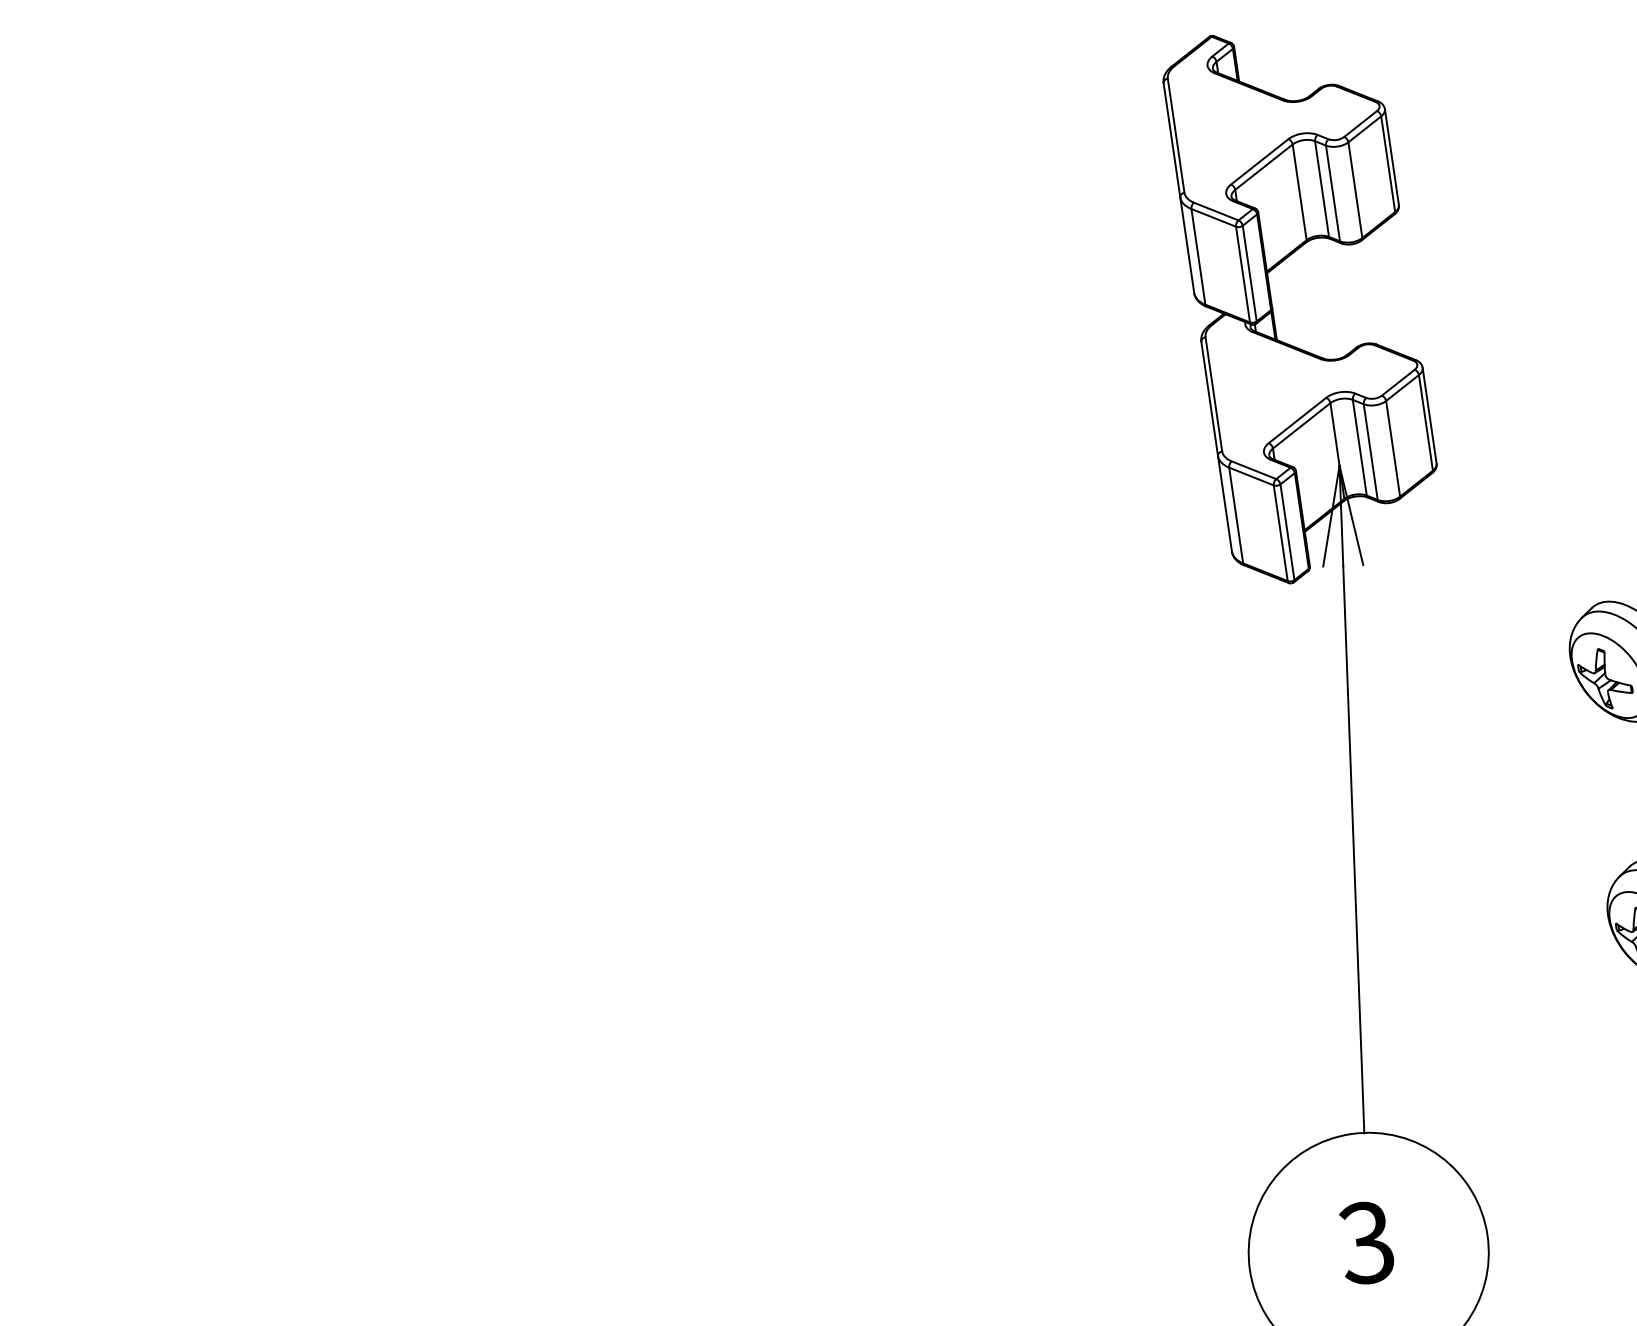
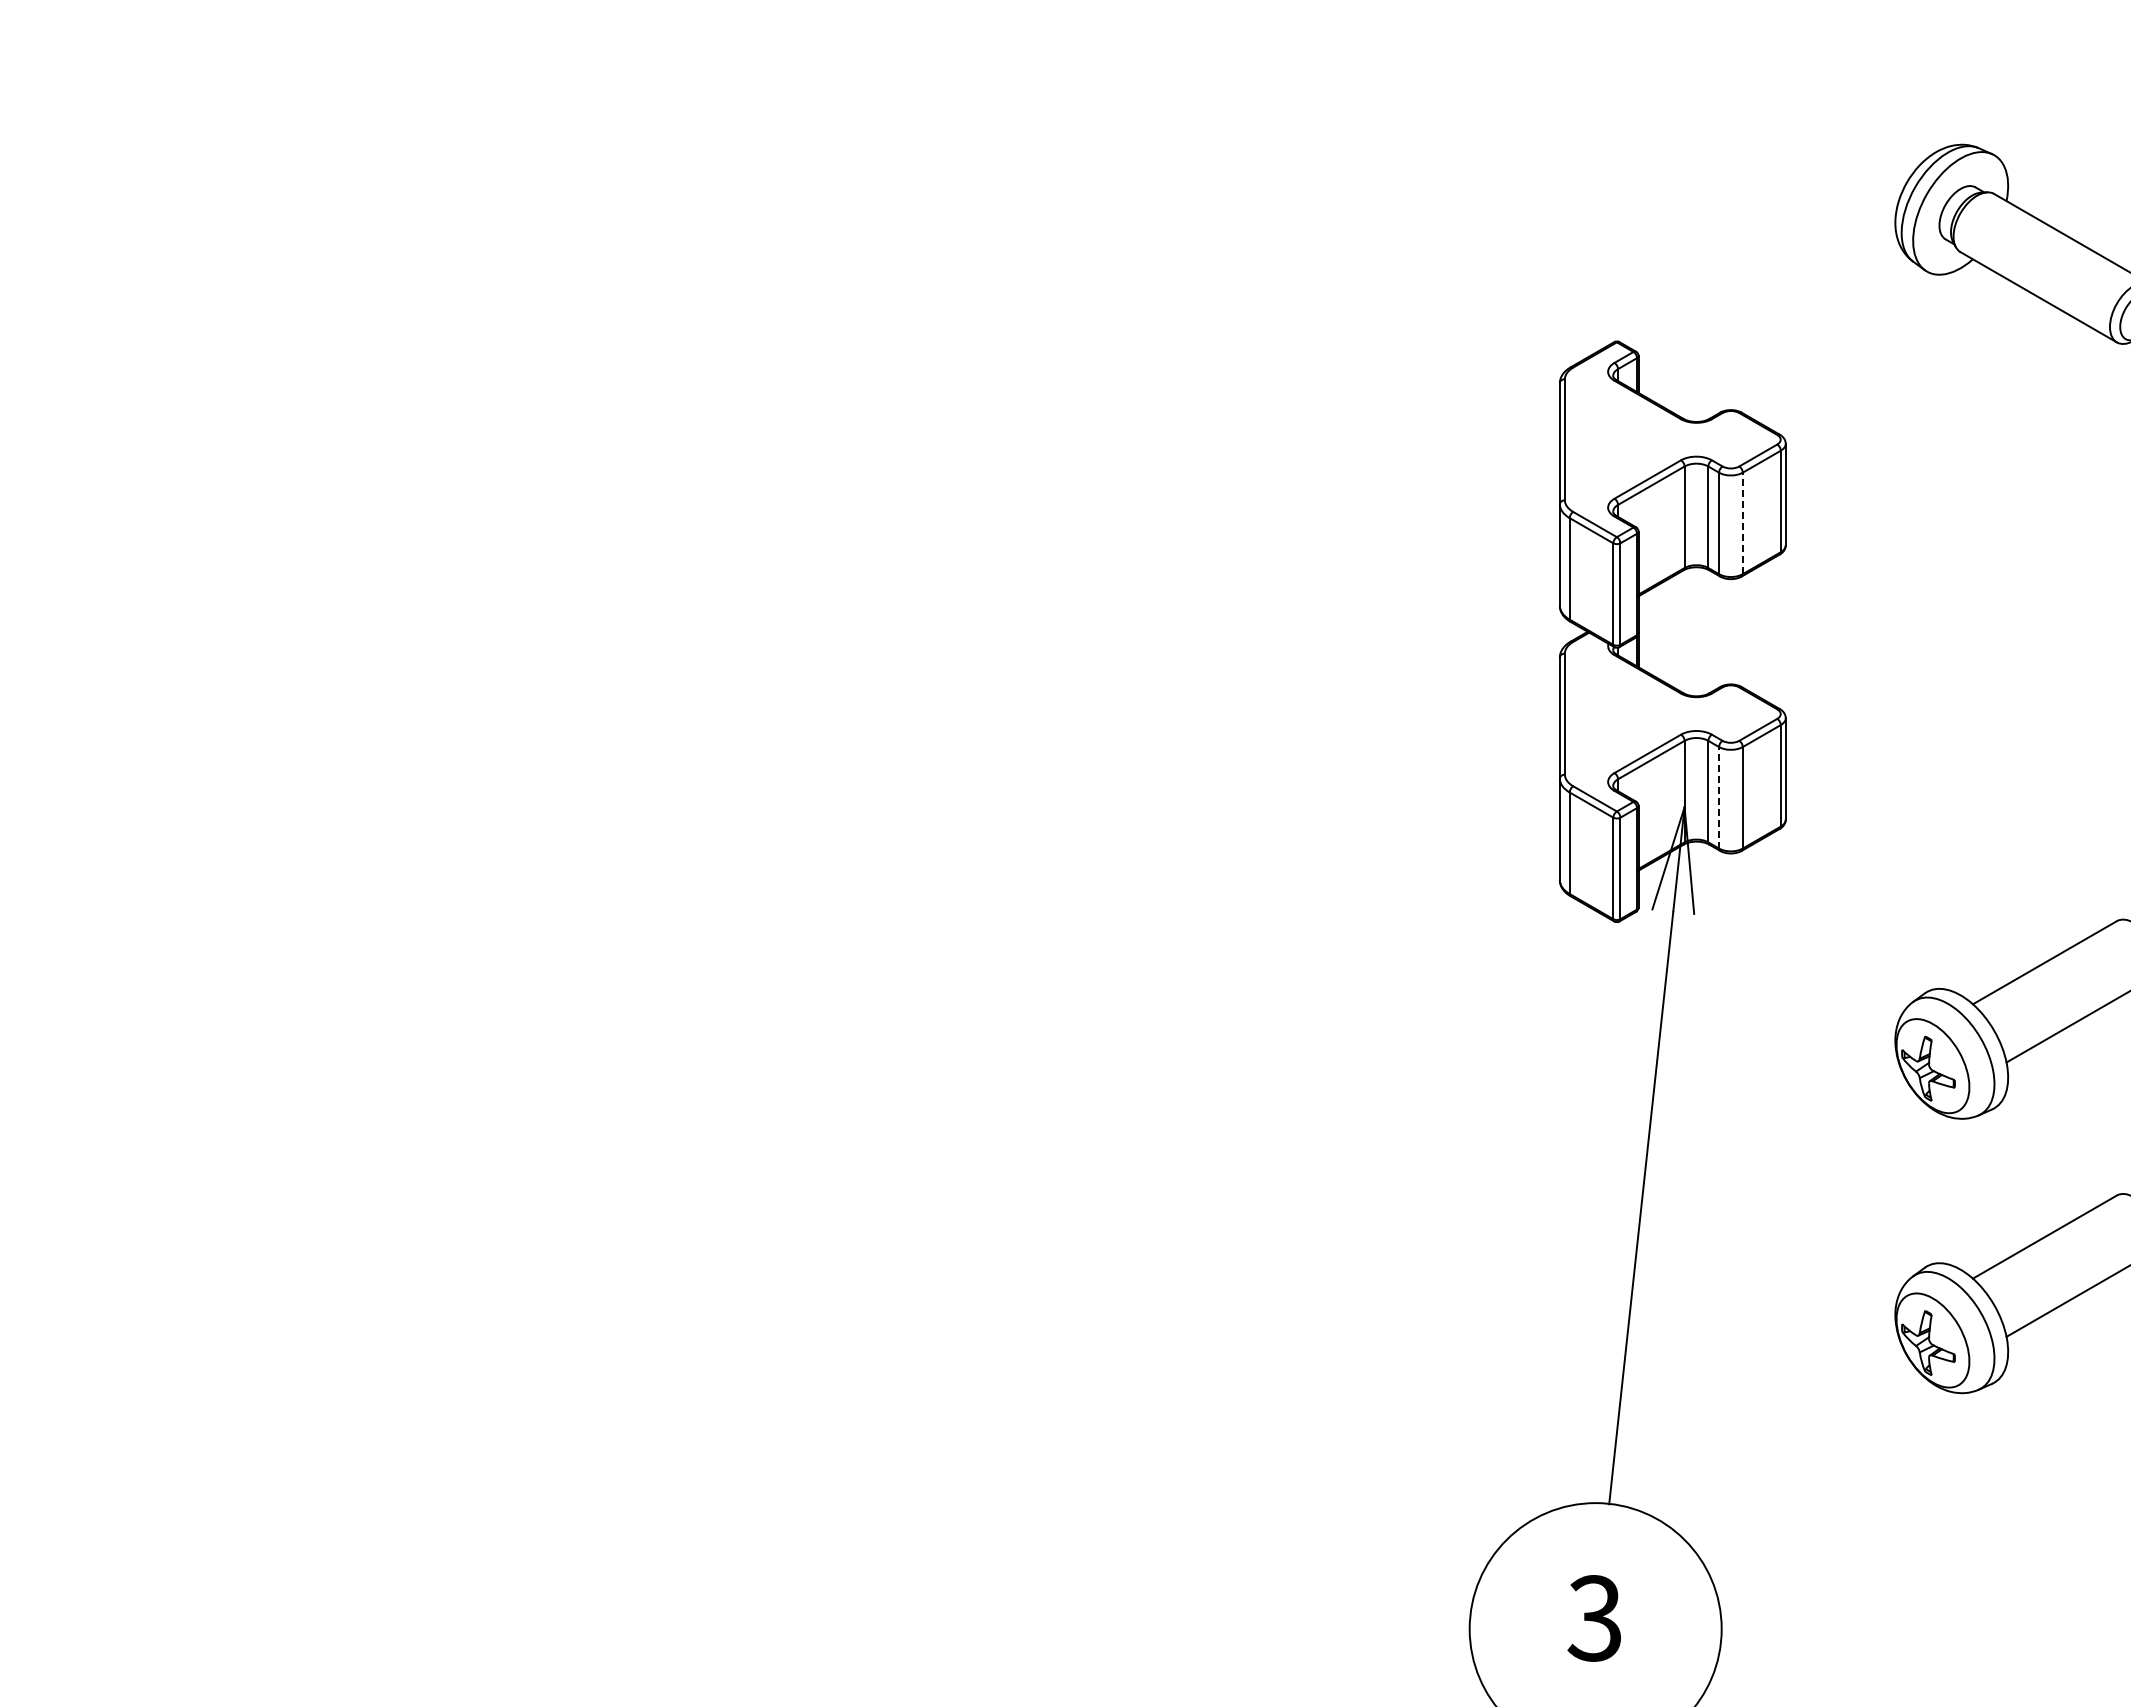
line: (1355, 190) -> (1742, 523), solid -> dashed
line: (1371, 451) -> (1719, 797), solid -> dashed

